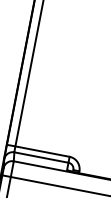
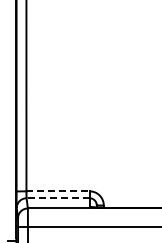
line: (42, 151) -> (58, 191), solid -> dashed
line: (41, 157) -> (58, 198), solid -> dashed

